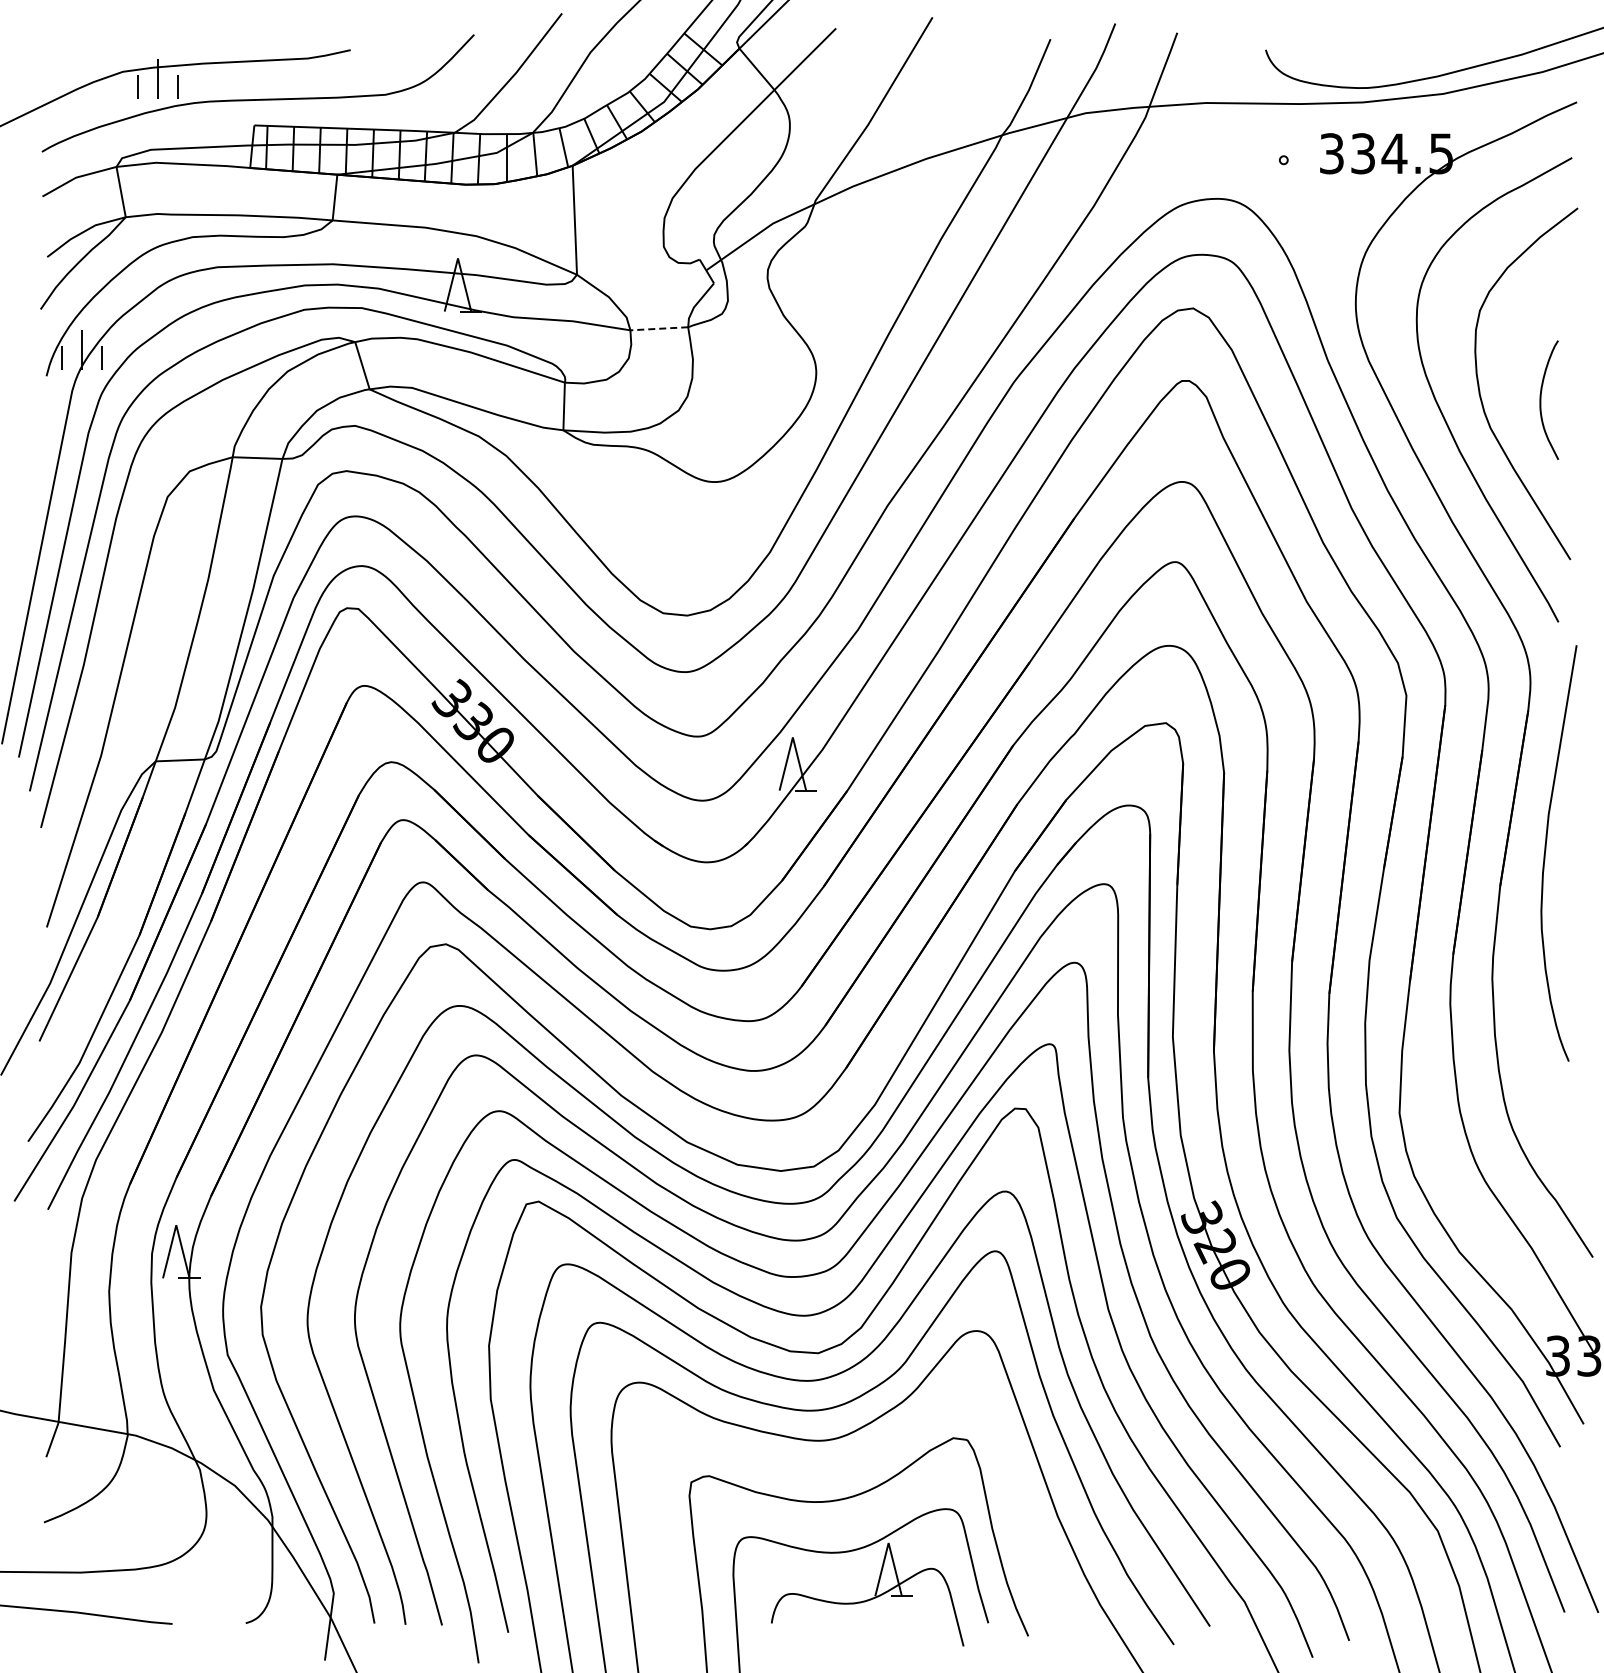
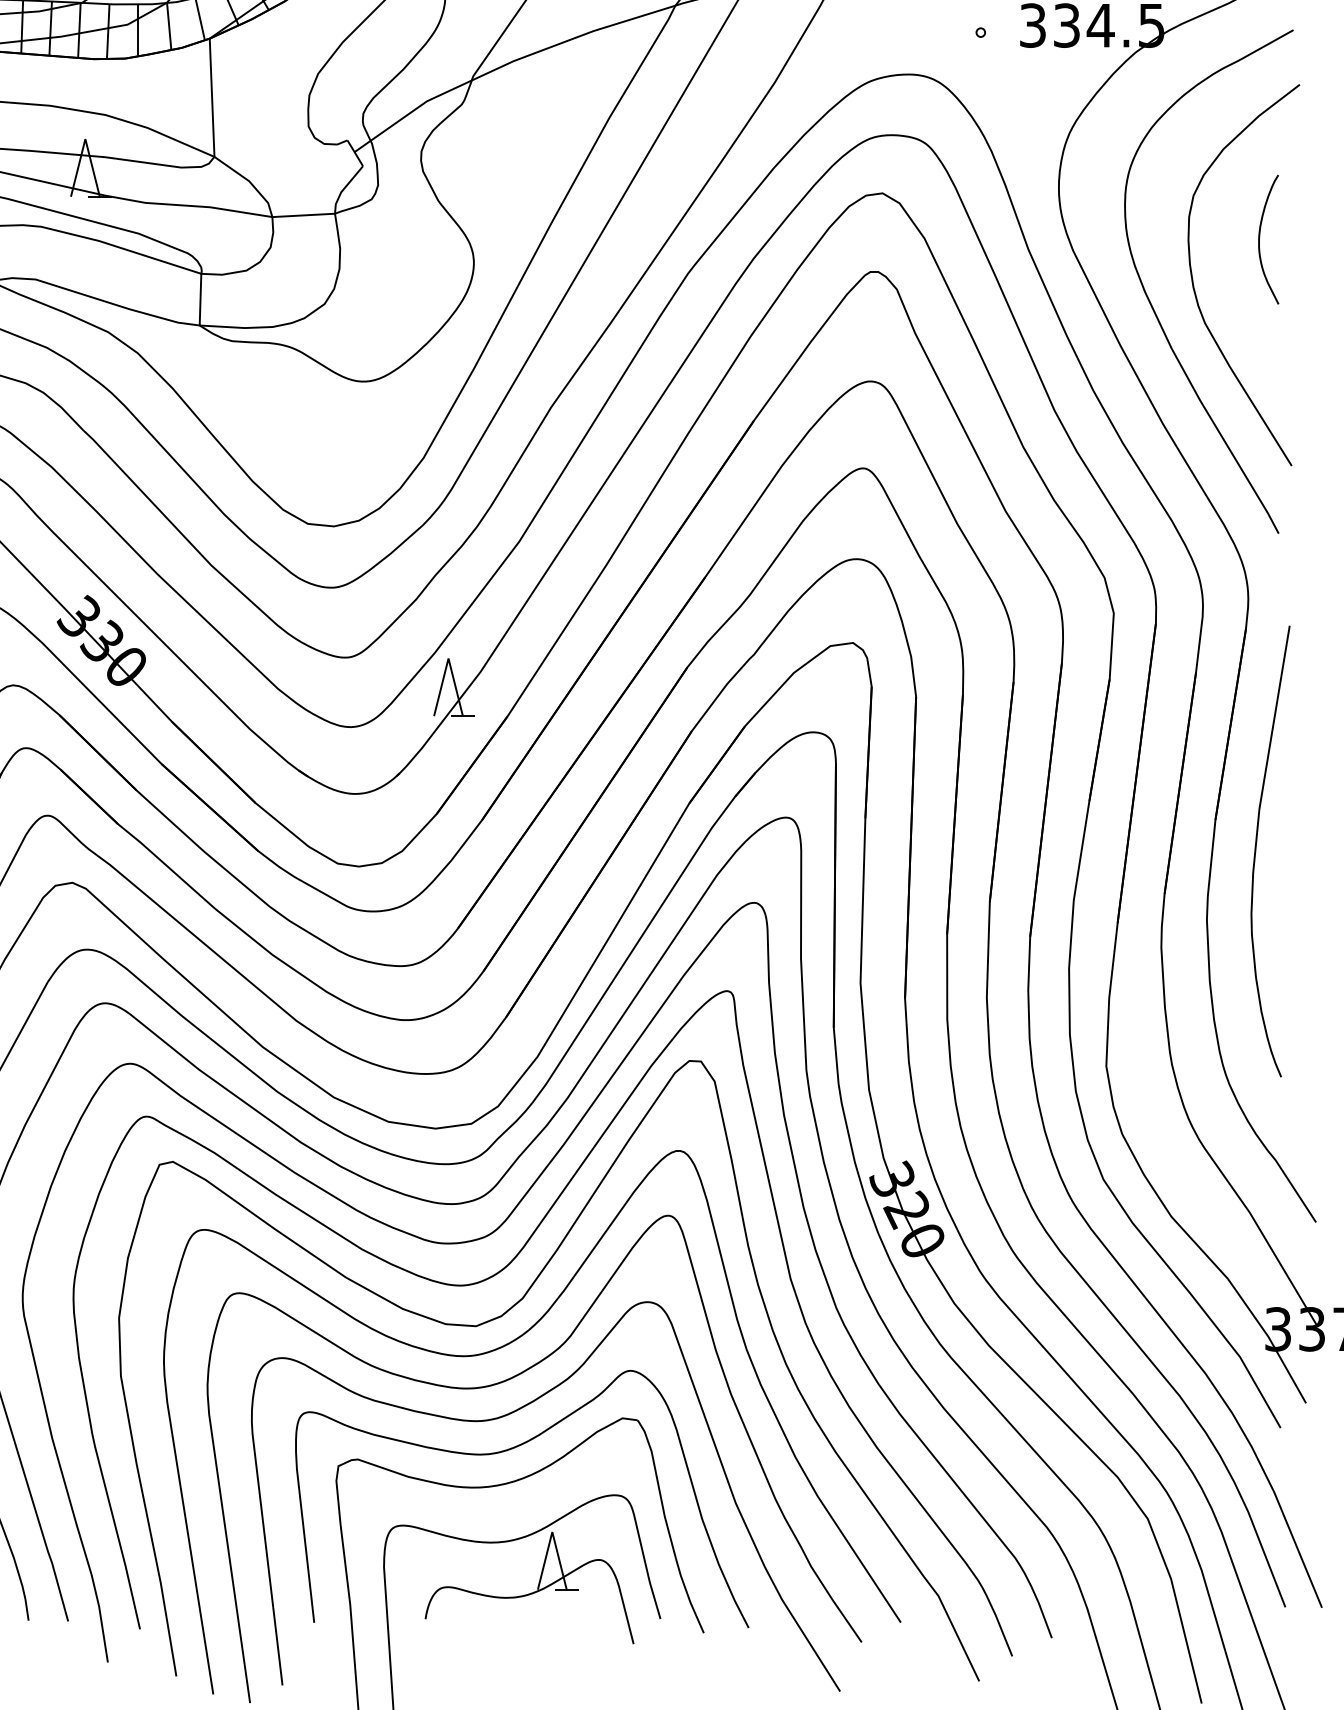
line: (659, 328) -> (303, 215), dashed -> solid
curve: (1541, 399) -> (1260, 238), moved
curve: (1546, 850) -> (1257, 848), moved
curve: (847, 1468) -> (507, 1451), added

